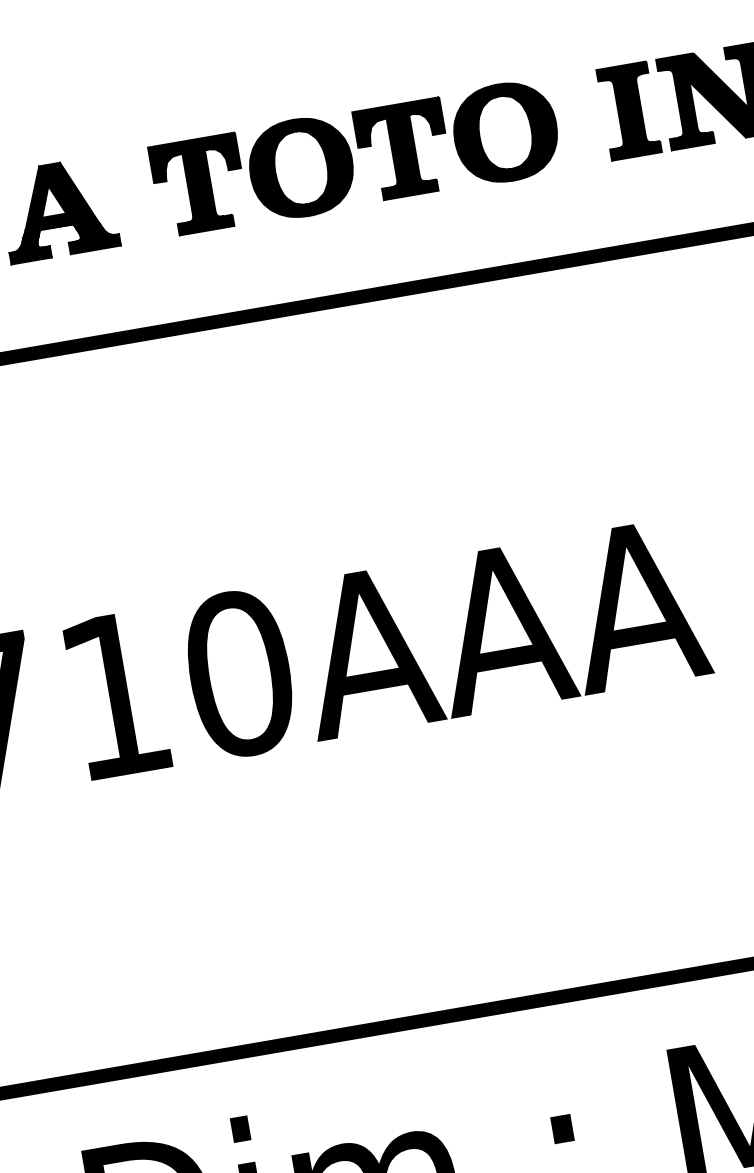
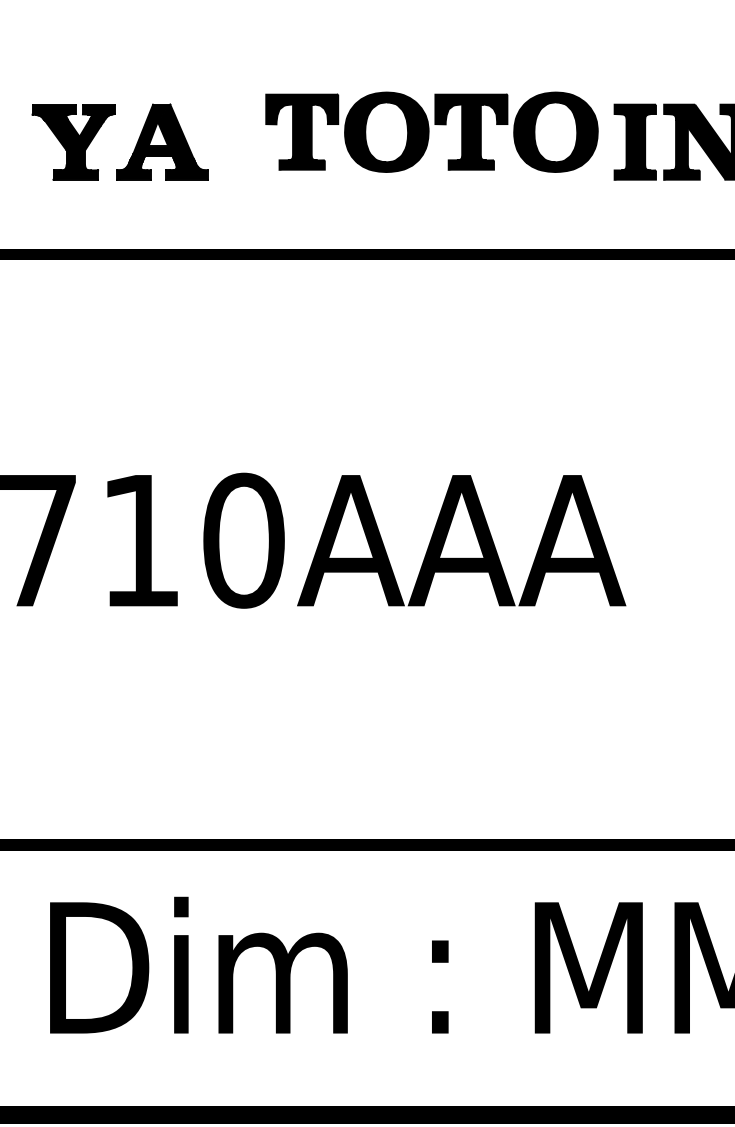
part: (355, 157) -> (431, 131), moved

